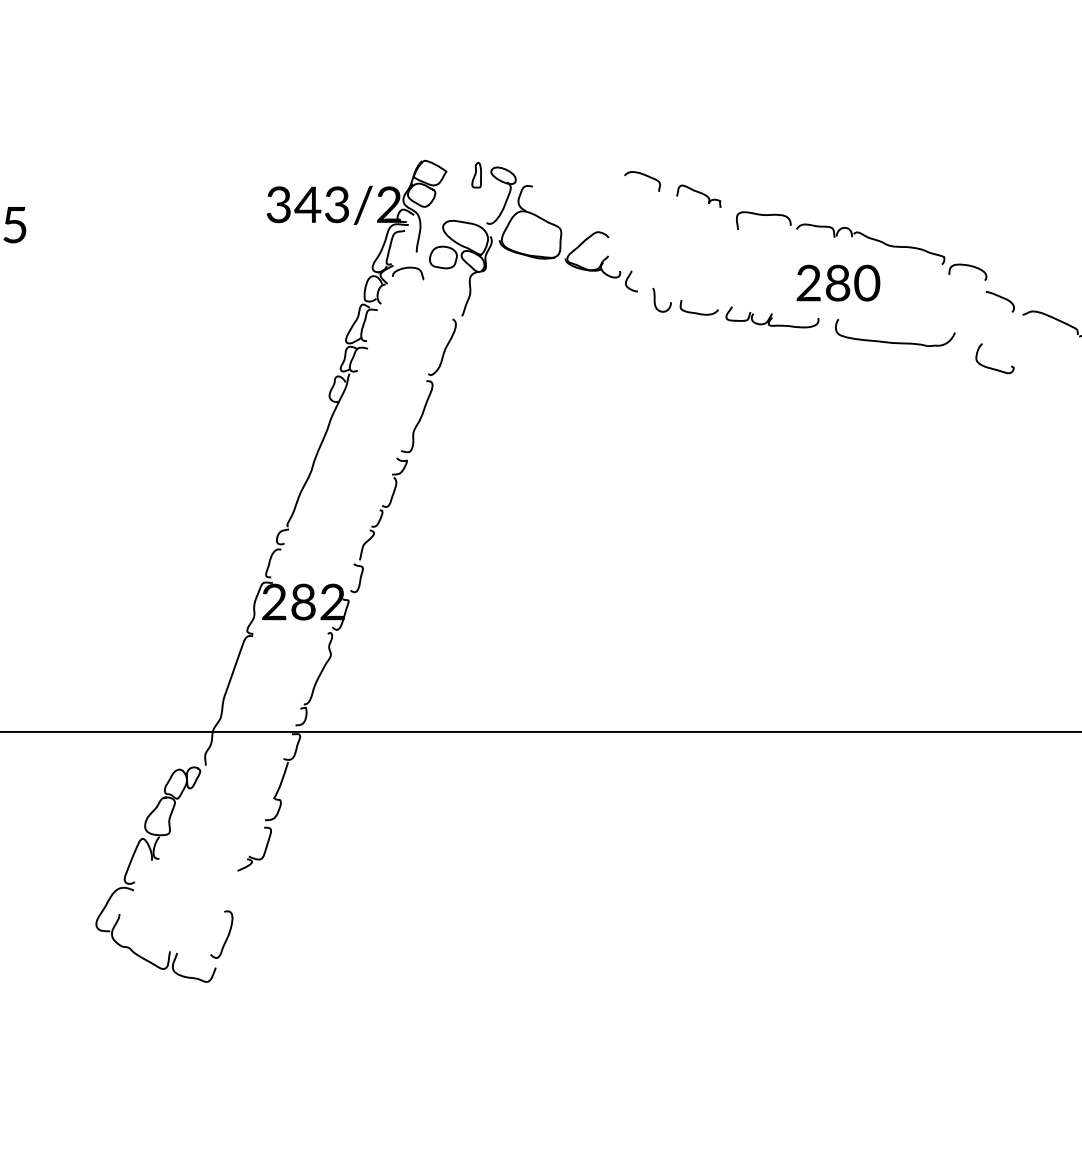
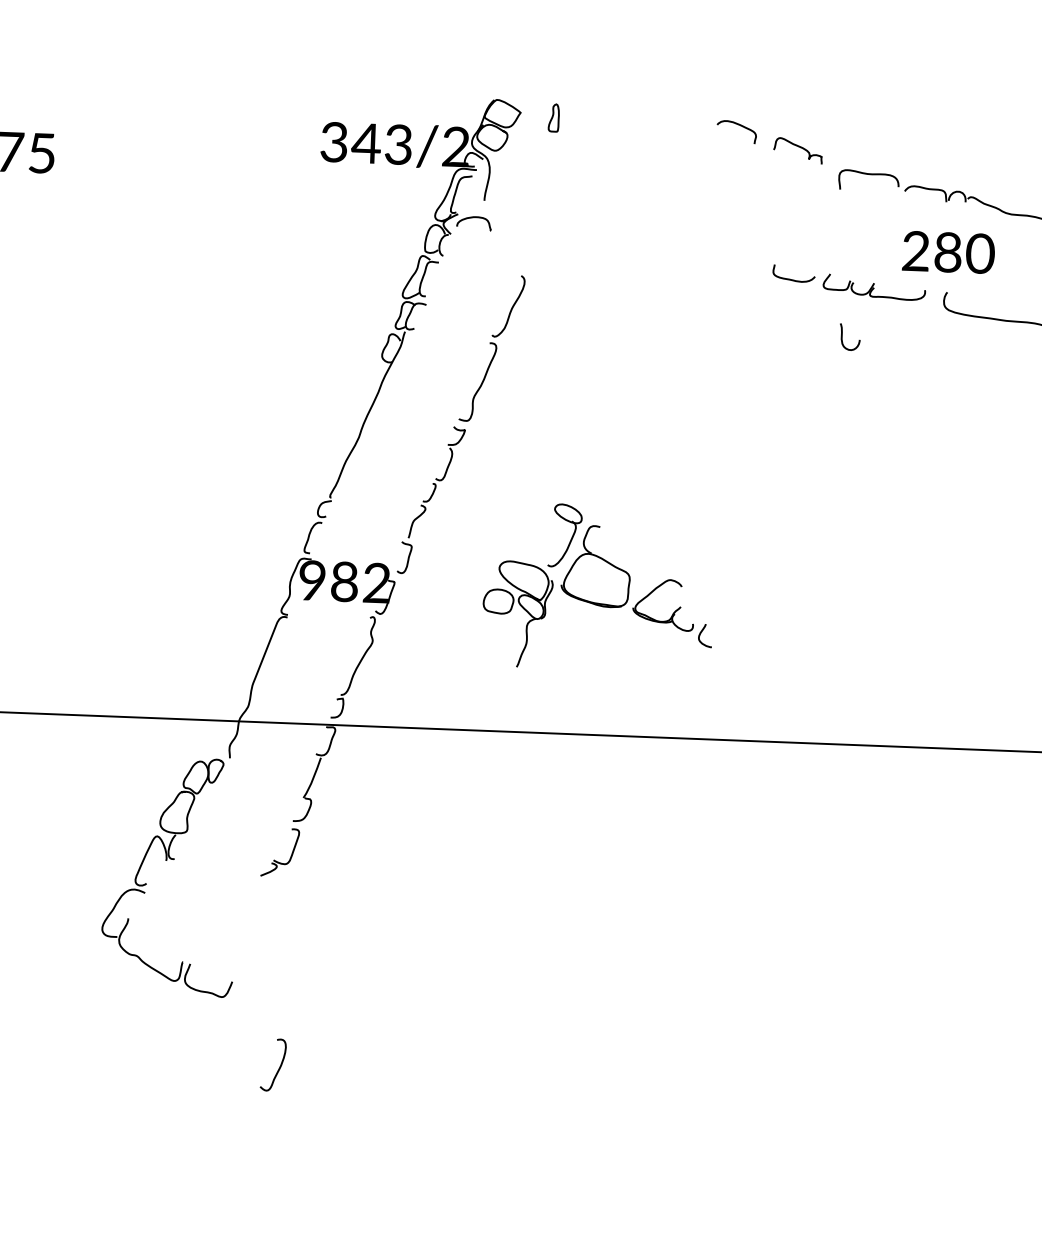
part: (533, 241) -> (598, 587), moved
curve: (655, 299) -> (842, 336), moved
text: (274, 602) -> (312, 581), 282 -> 982
curve: (226, 937) -> (278, 1068), moved

